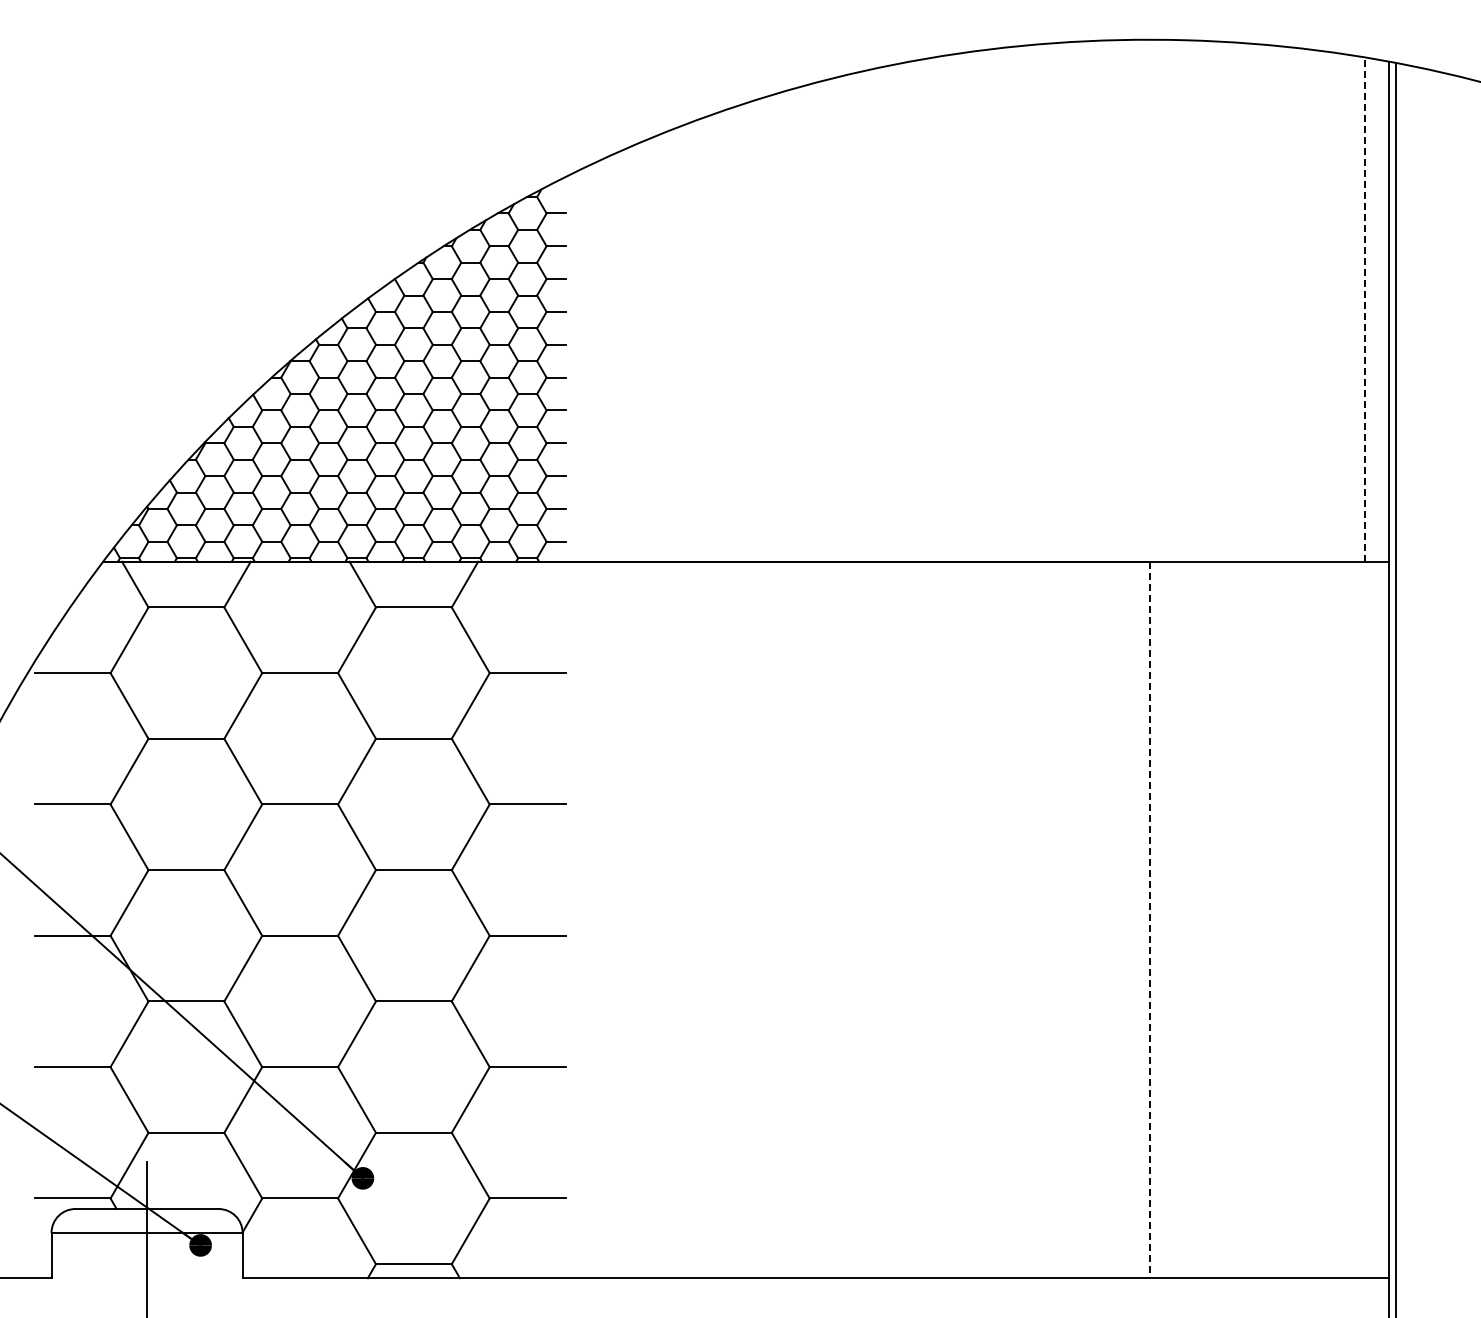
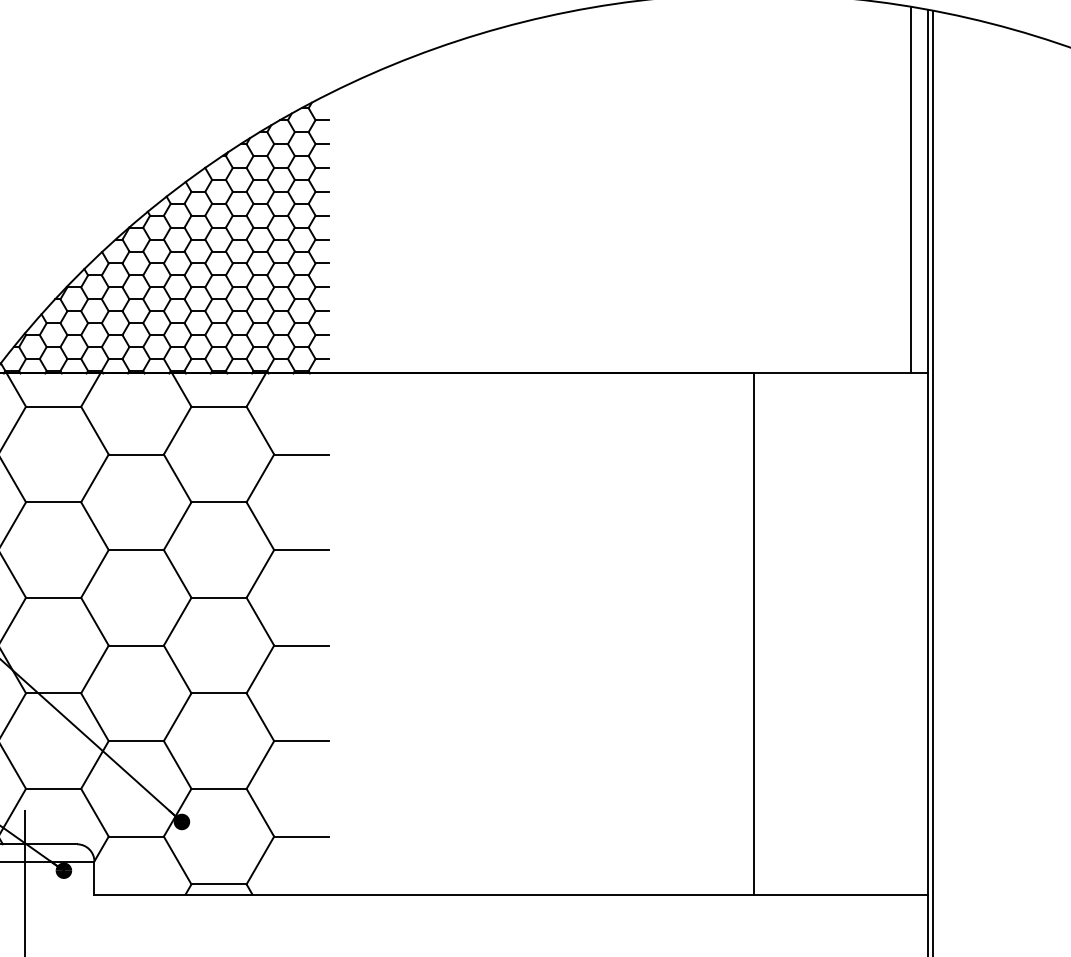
line: (1364, 309) -> (910, 190), dashed -> solid
line: (1149, 920) -> (754, 634), dashed -> solid

